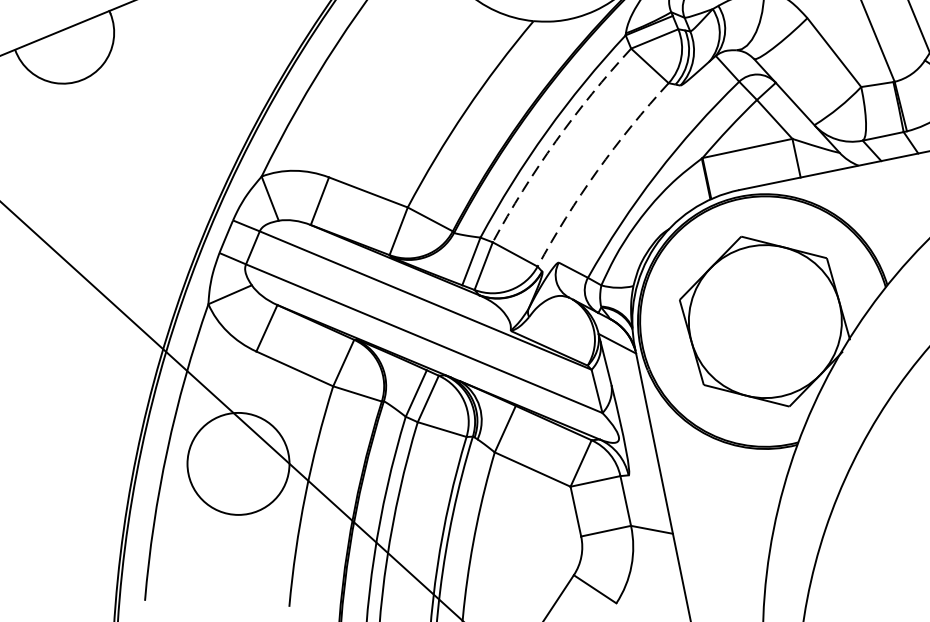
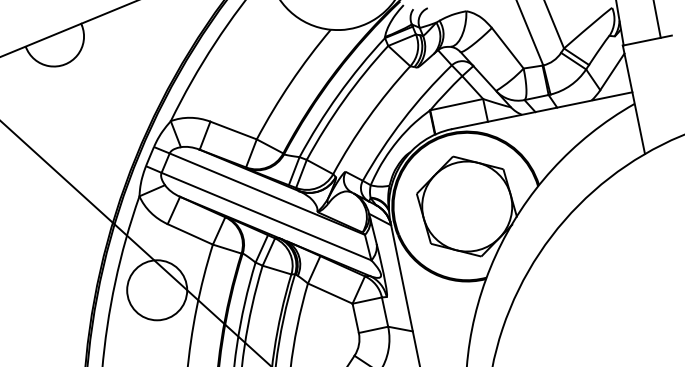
arc: (556, 141) -> (344, 100), dashed -> solid
arc: (597, 170) -> (368, 117), dashed -> solid

